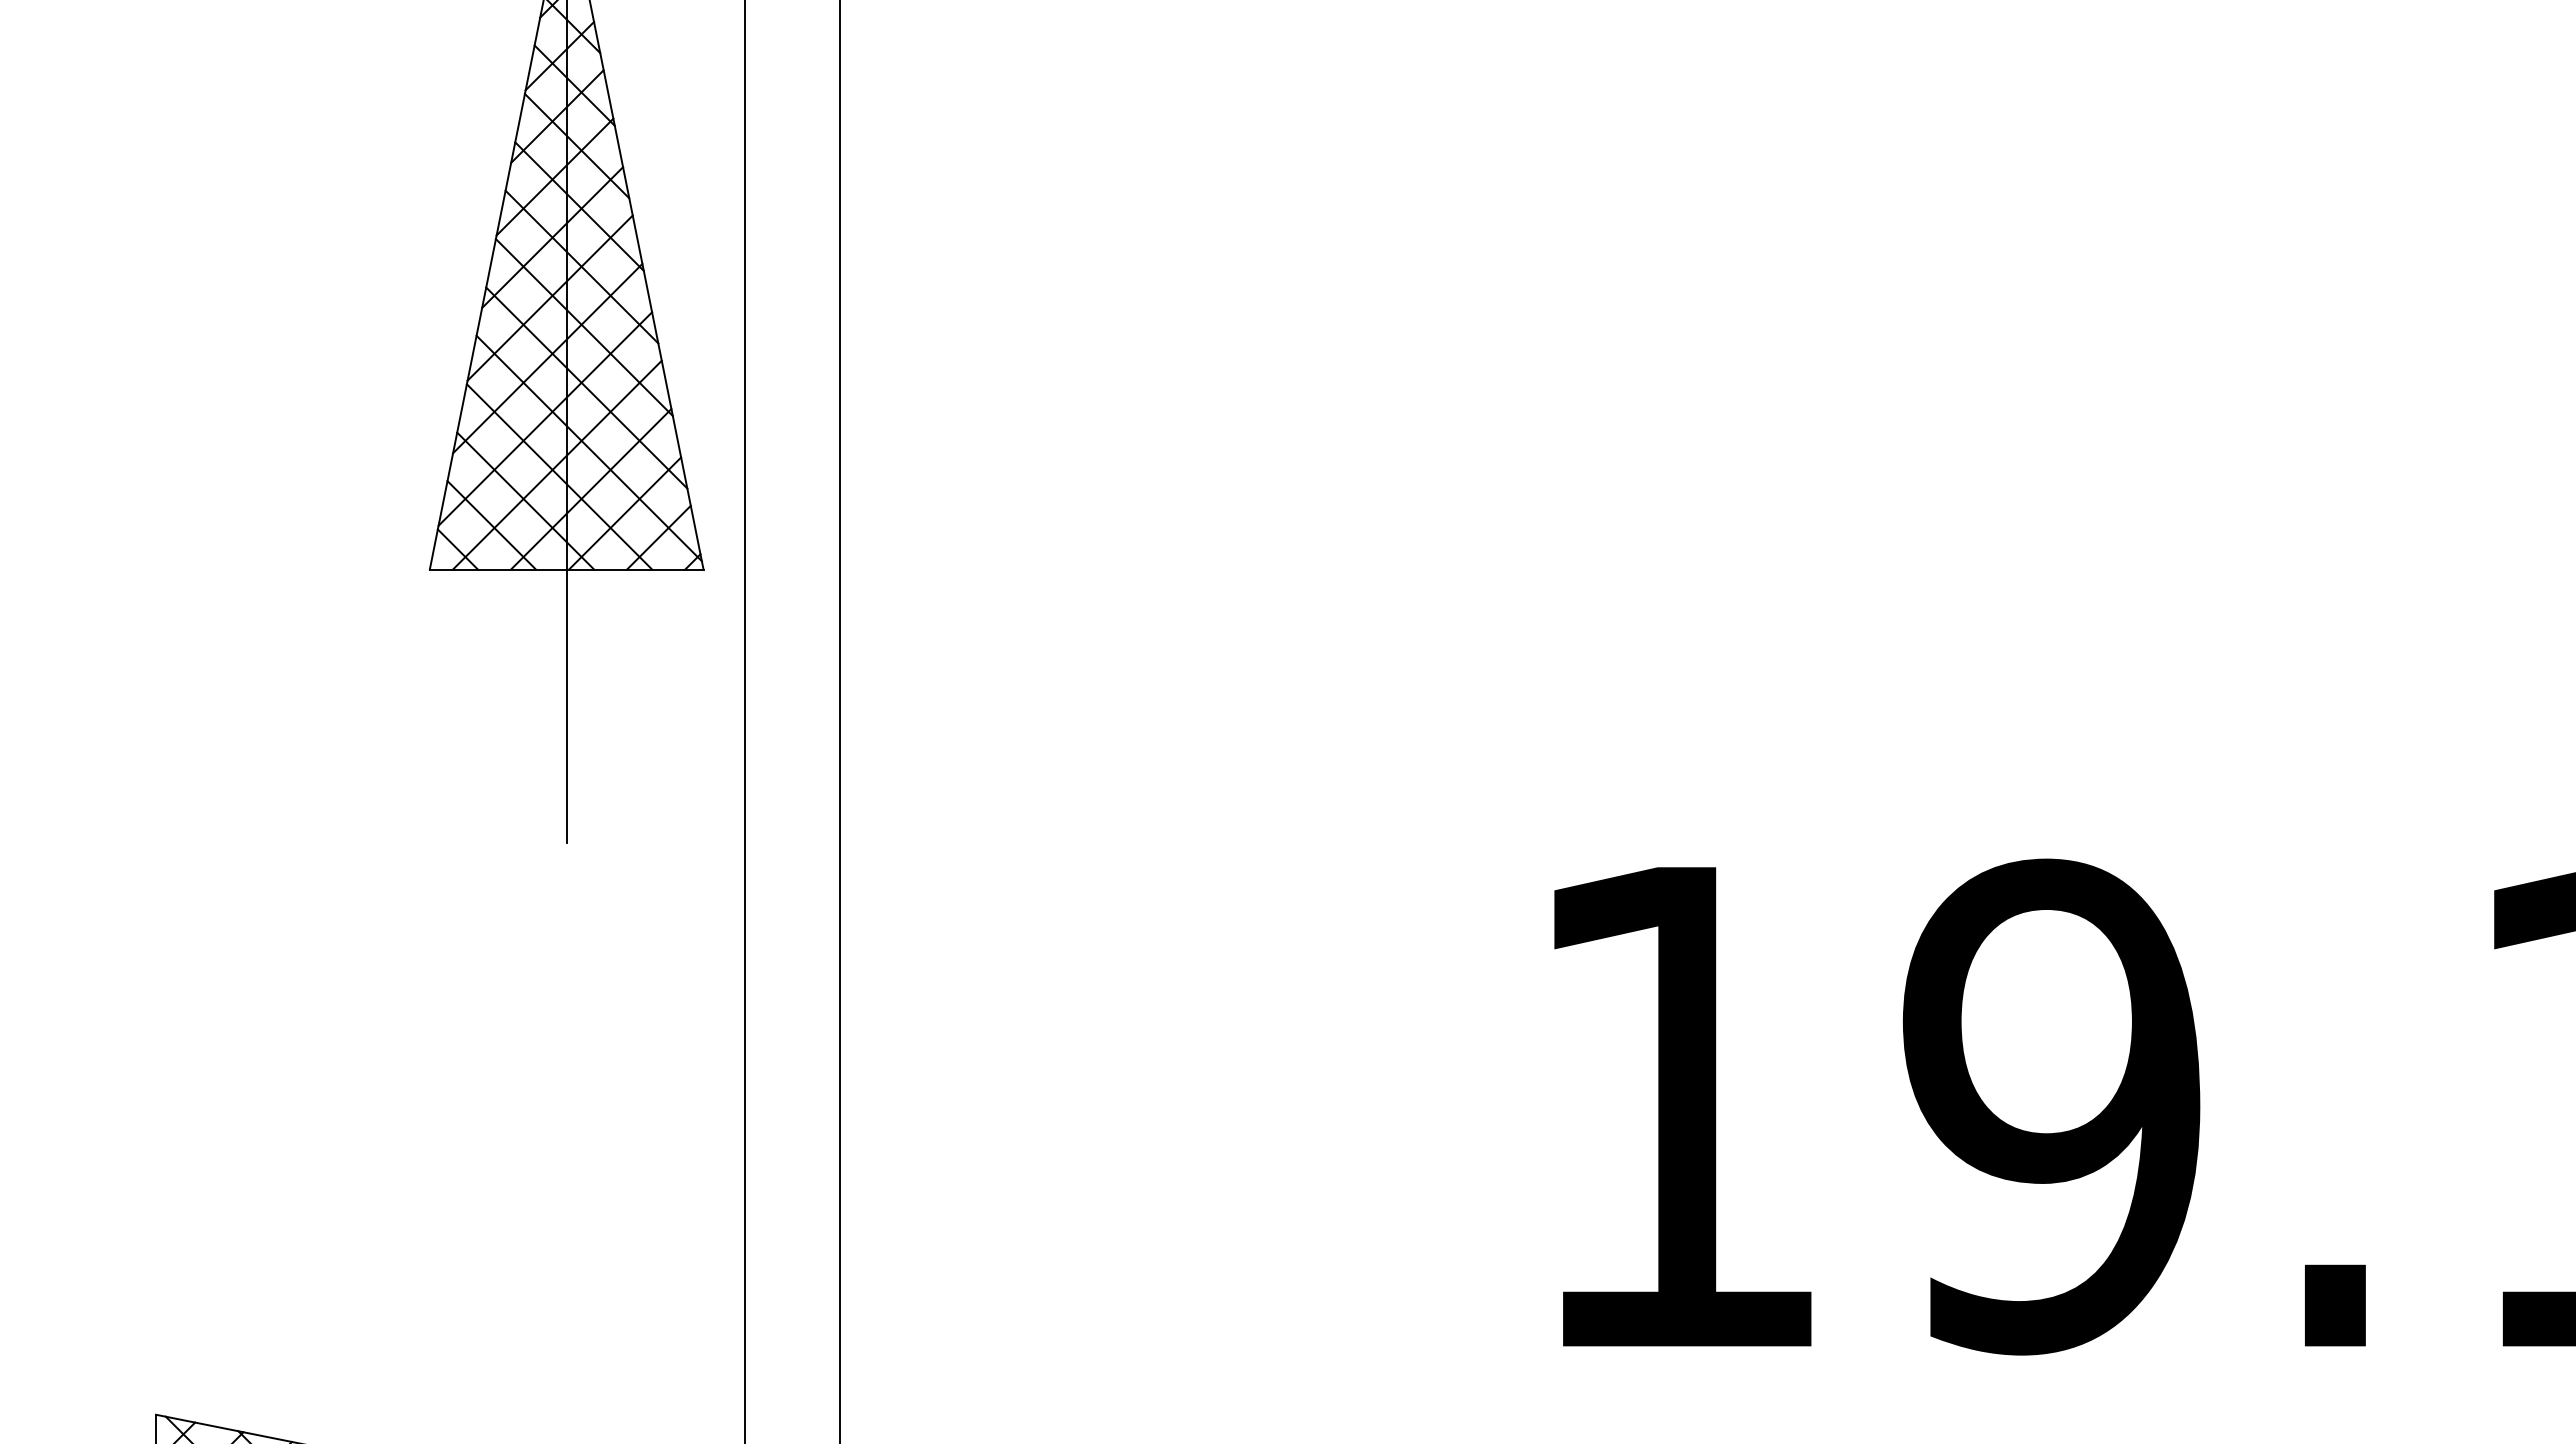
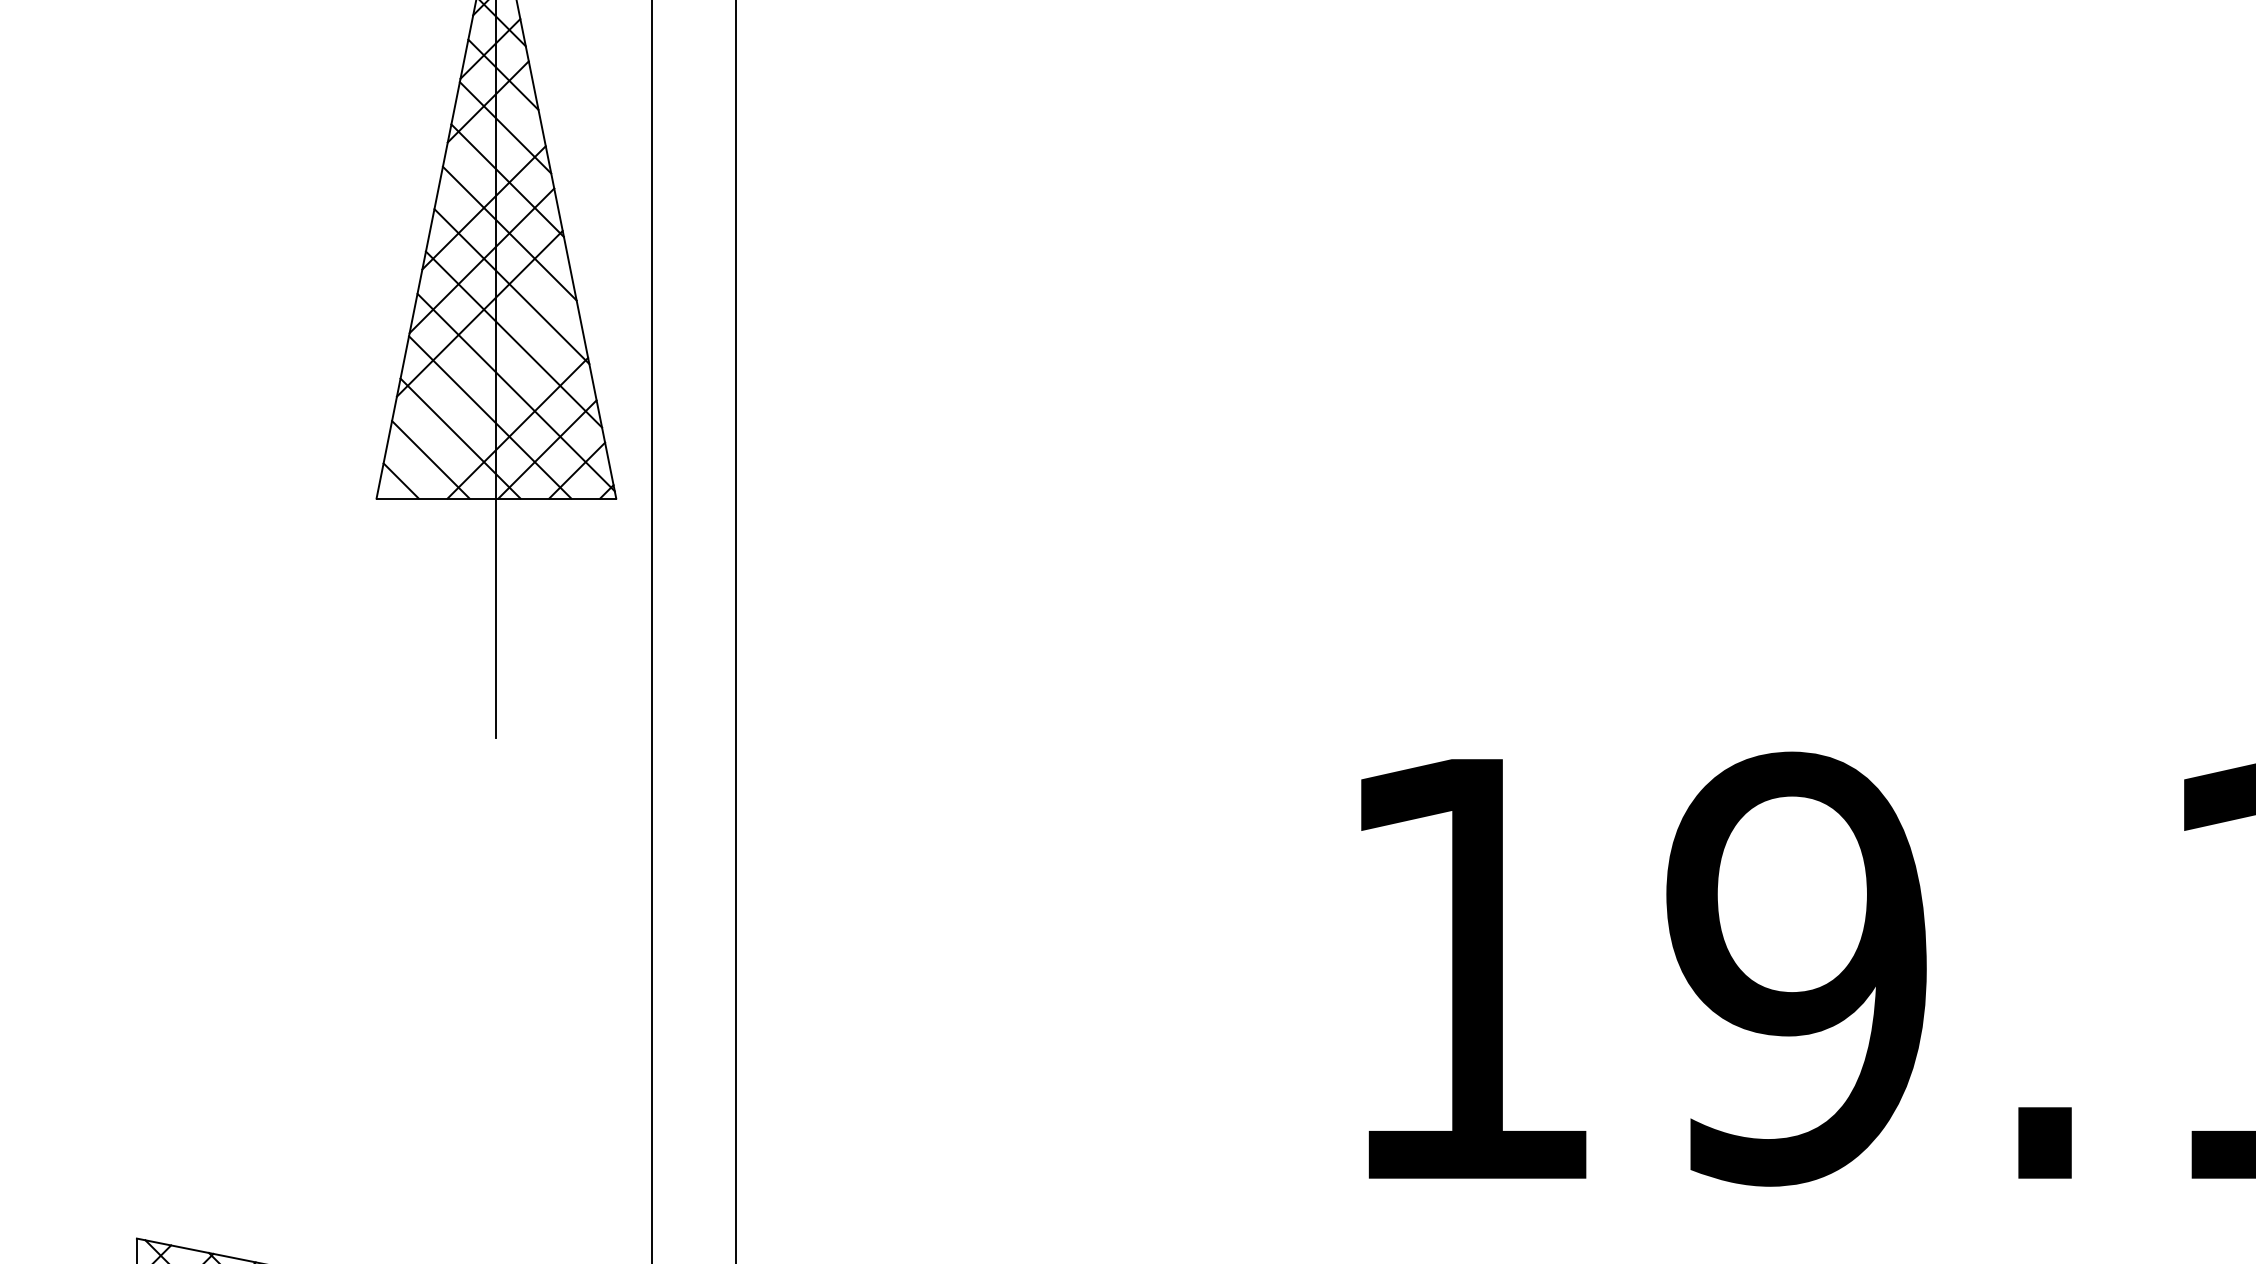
line: (554, 176) -> (485, 154), removed
line: (545, 418) -> (477, 366), removed
line: (556, 464) -> (487, 406), removed

